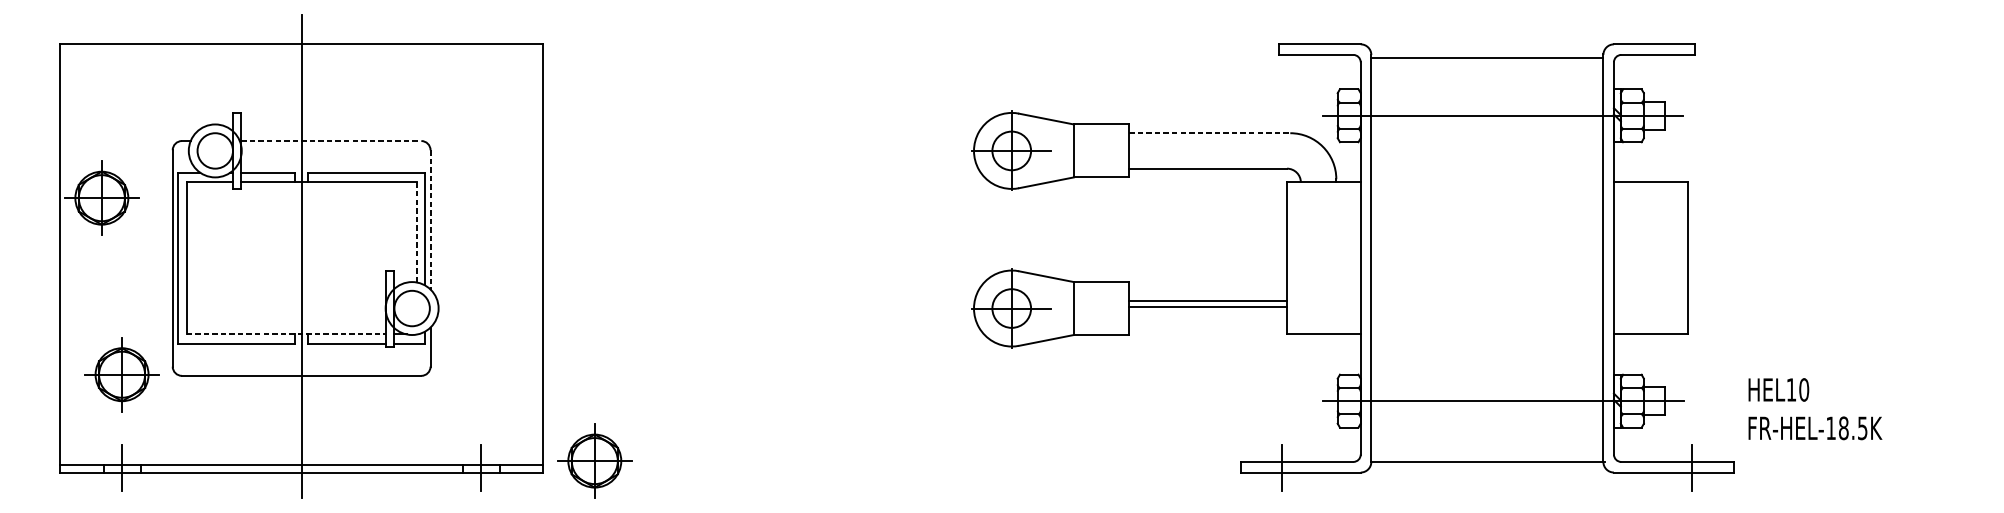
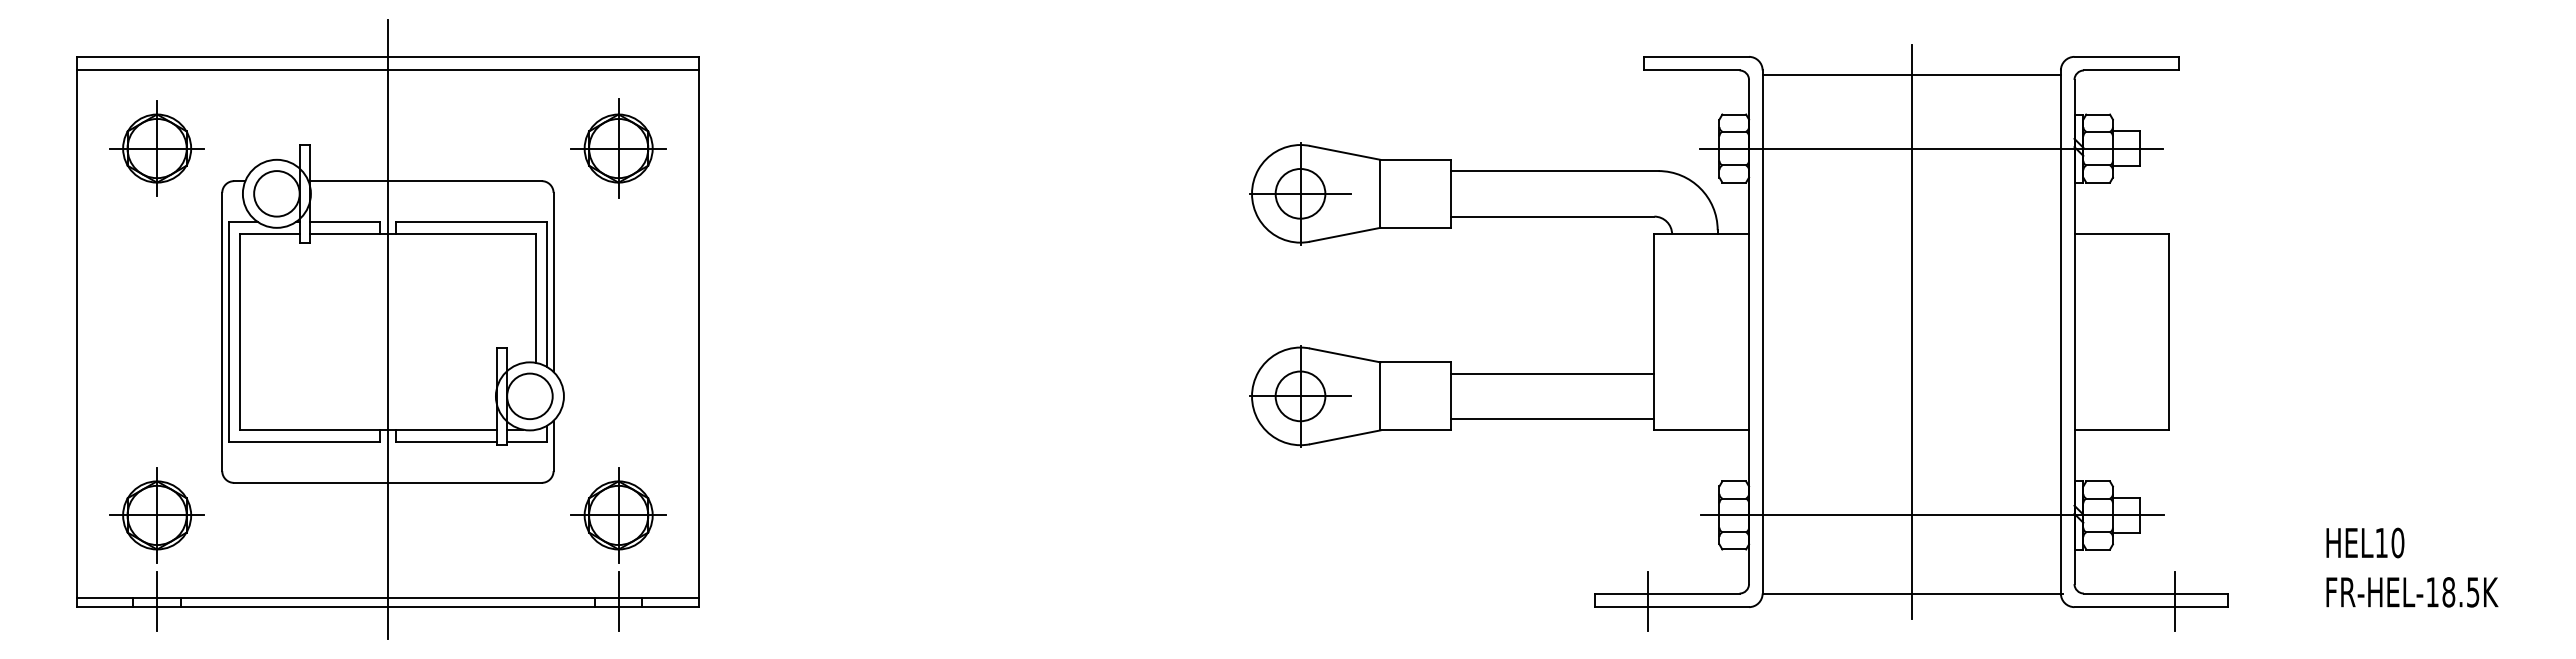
line: (301, 54) -> (387, 70), added
part: (481, 115) -> (618, 148), added
line: (1209, 133) -> (1554, 171), dashed -> solid
line: (331, 141) -> (426, 181), dashed -> solid
part: (101, 198) -> (156, 148), moved
line: (430, 219) -> (553, 282), dashed -> solid
line: (416, 233) -> (535, 299), dashed -> solid
line: (1487, 258) -> (1911, 331), added
line: (1207, 300) -> (1552, 419), moved
line: (1207, 307) -> (1552, 373), moved
line: (286, 334) -> (368, 429), dashed -> solid
part: (121, 374) -> (156, 515), moved
text: (1815, 409) -> (2412, 567), moved
part: (594, 461) -> (618, 515), moved

